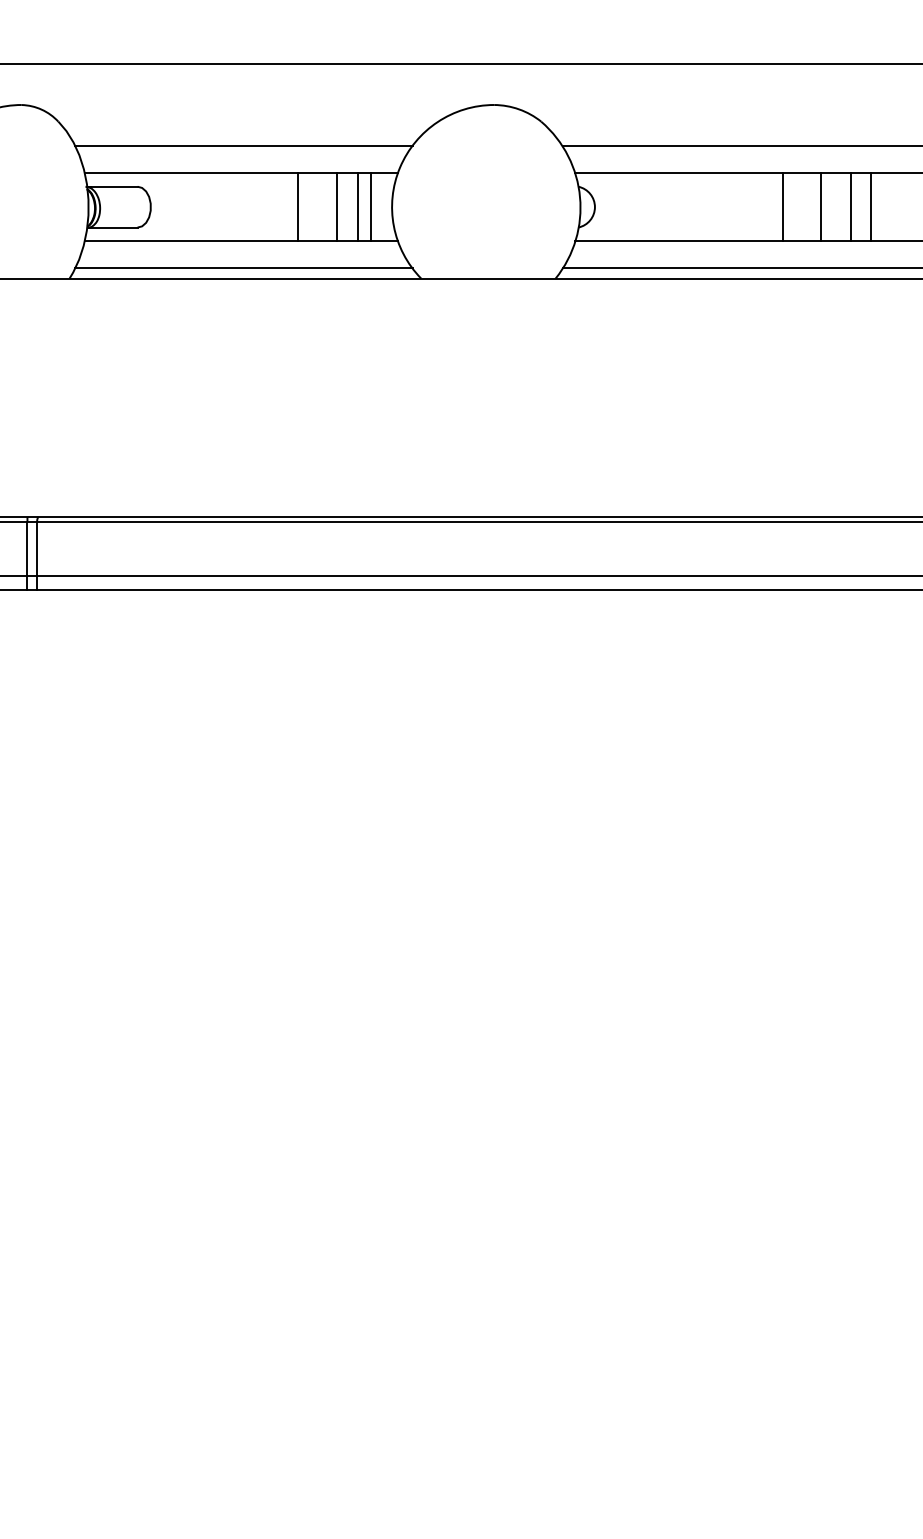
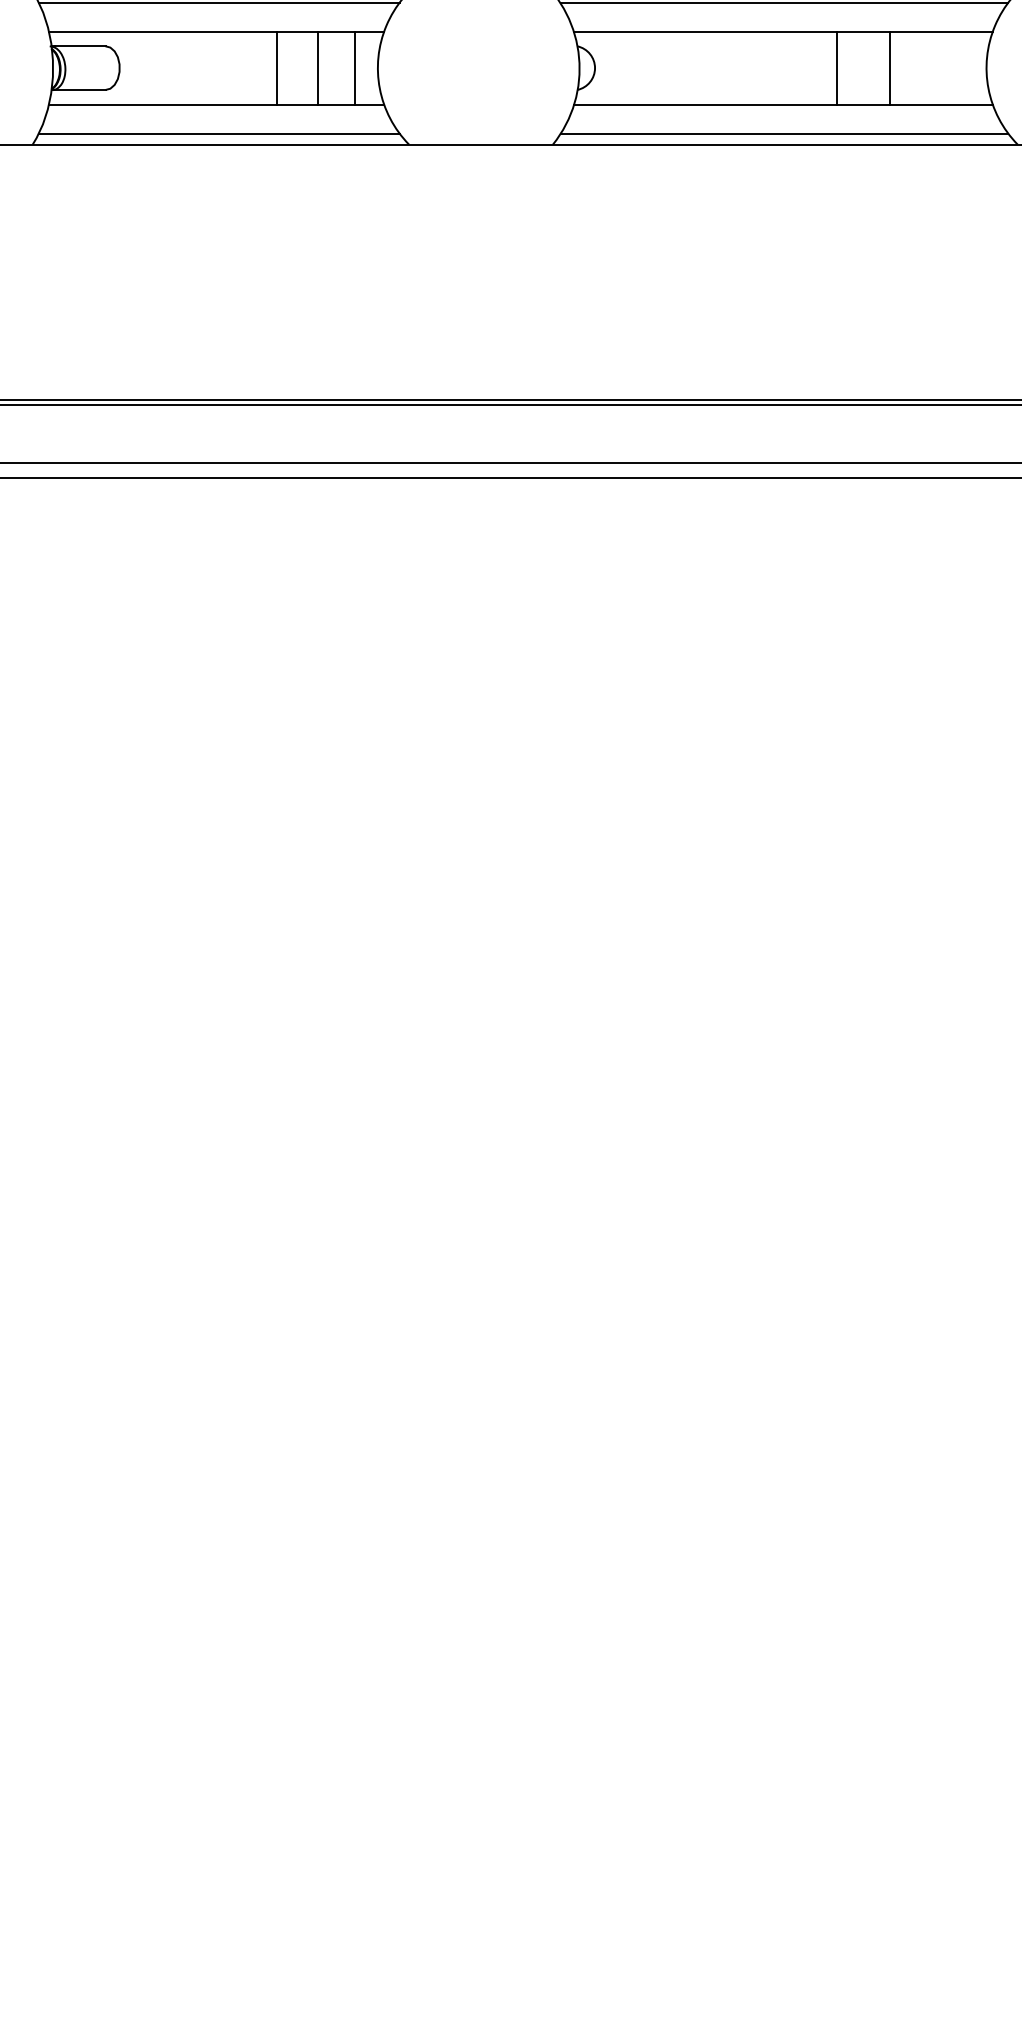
line: (358, 206) -> (341, 67), removed
line: (783, 206) -> (796, 67), removed
line: (851, 206) -> (869, 67), removed

